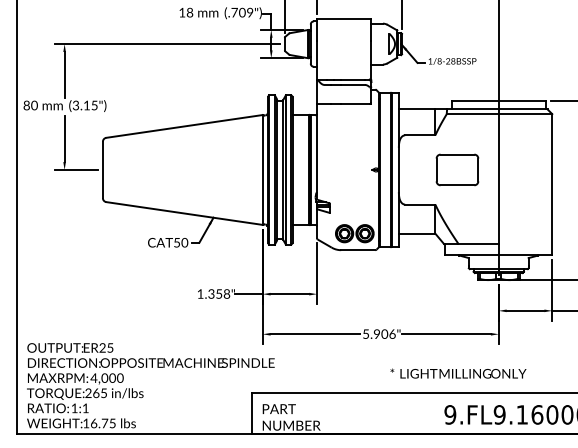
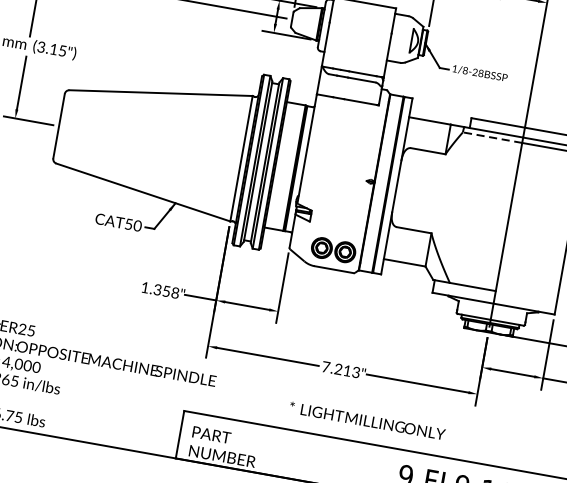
line: (472, 114) -> (492, 138), solid -> dashed
part: (457, 169) -> (463, 197), removed
text: (379, 333) -> (341, 369), 5.906" -> 7.213"
text: (458, 373) -> (367, 420), moved

